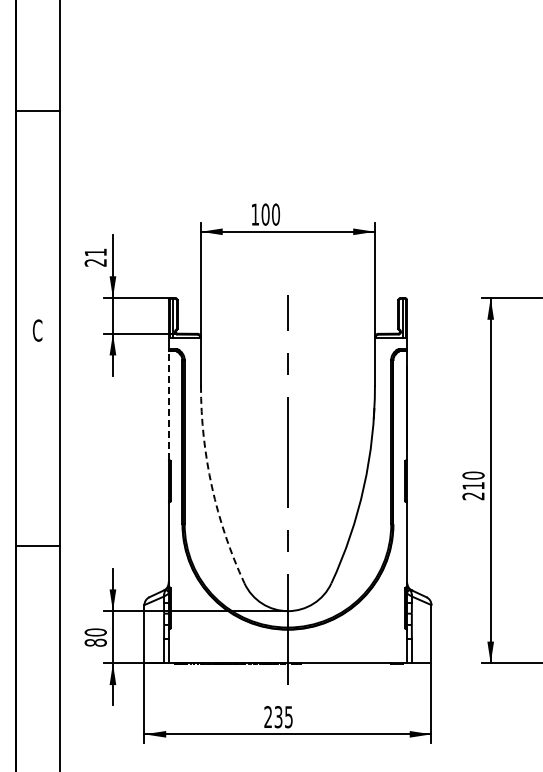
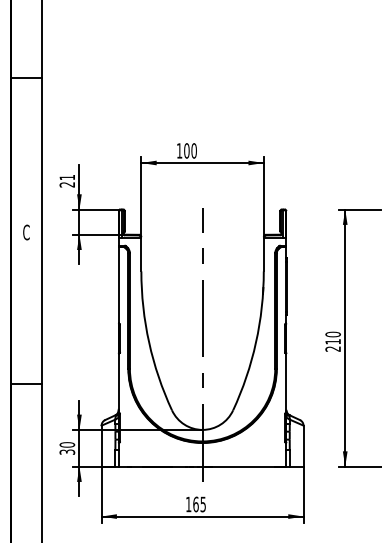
line: (168, 405) -> (118, 285), dashed -> solid
arc: (212, 487) -> (149, 342), dashed -> solid
text: (95, 642) -> (67, 451), 80 -> 30
text: (273, 717) -> (192, 504), 235 -> 165

